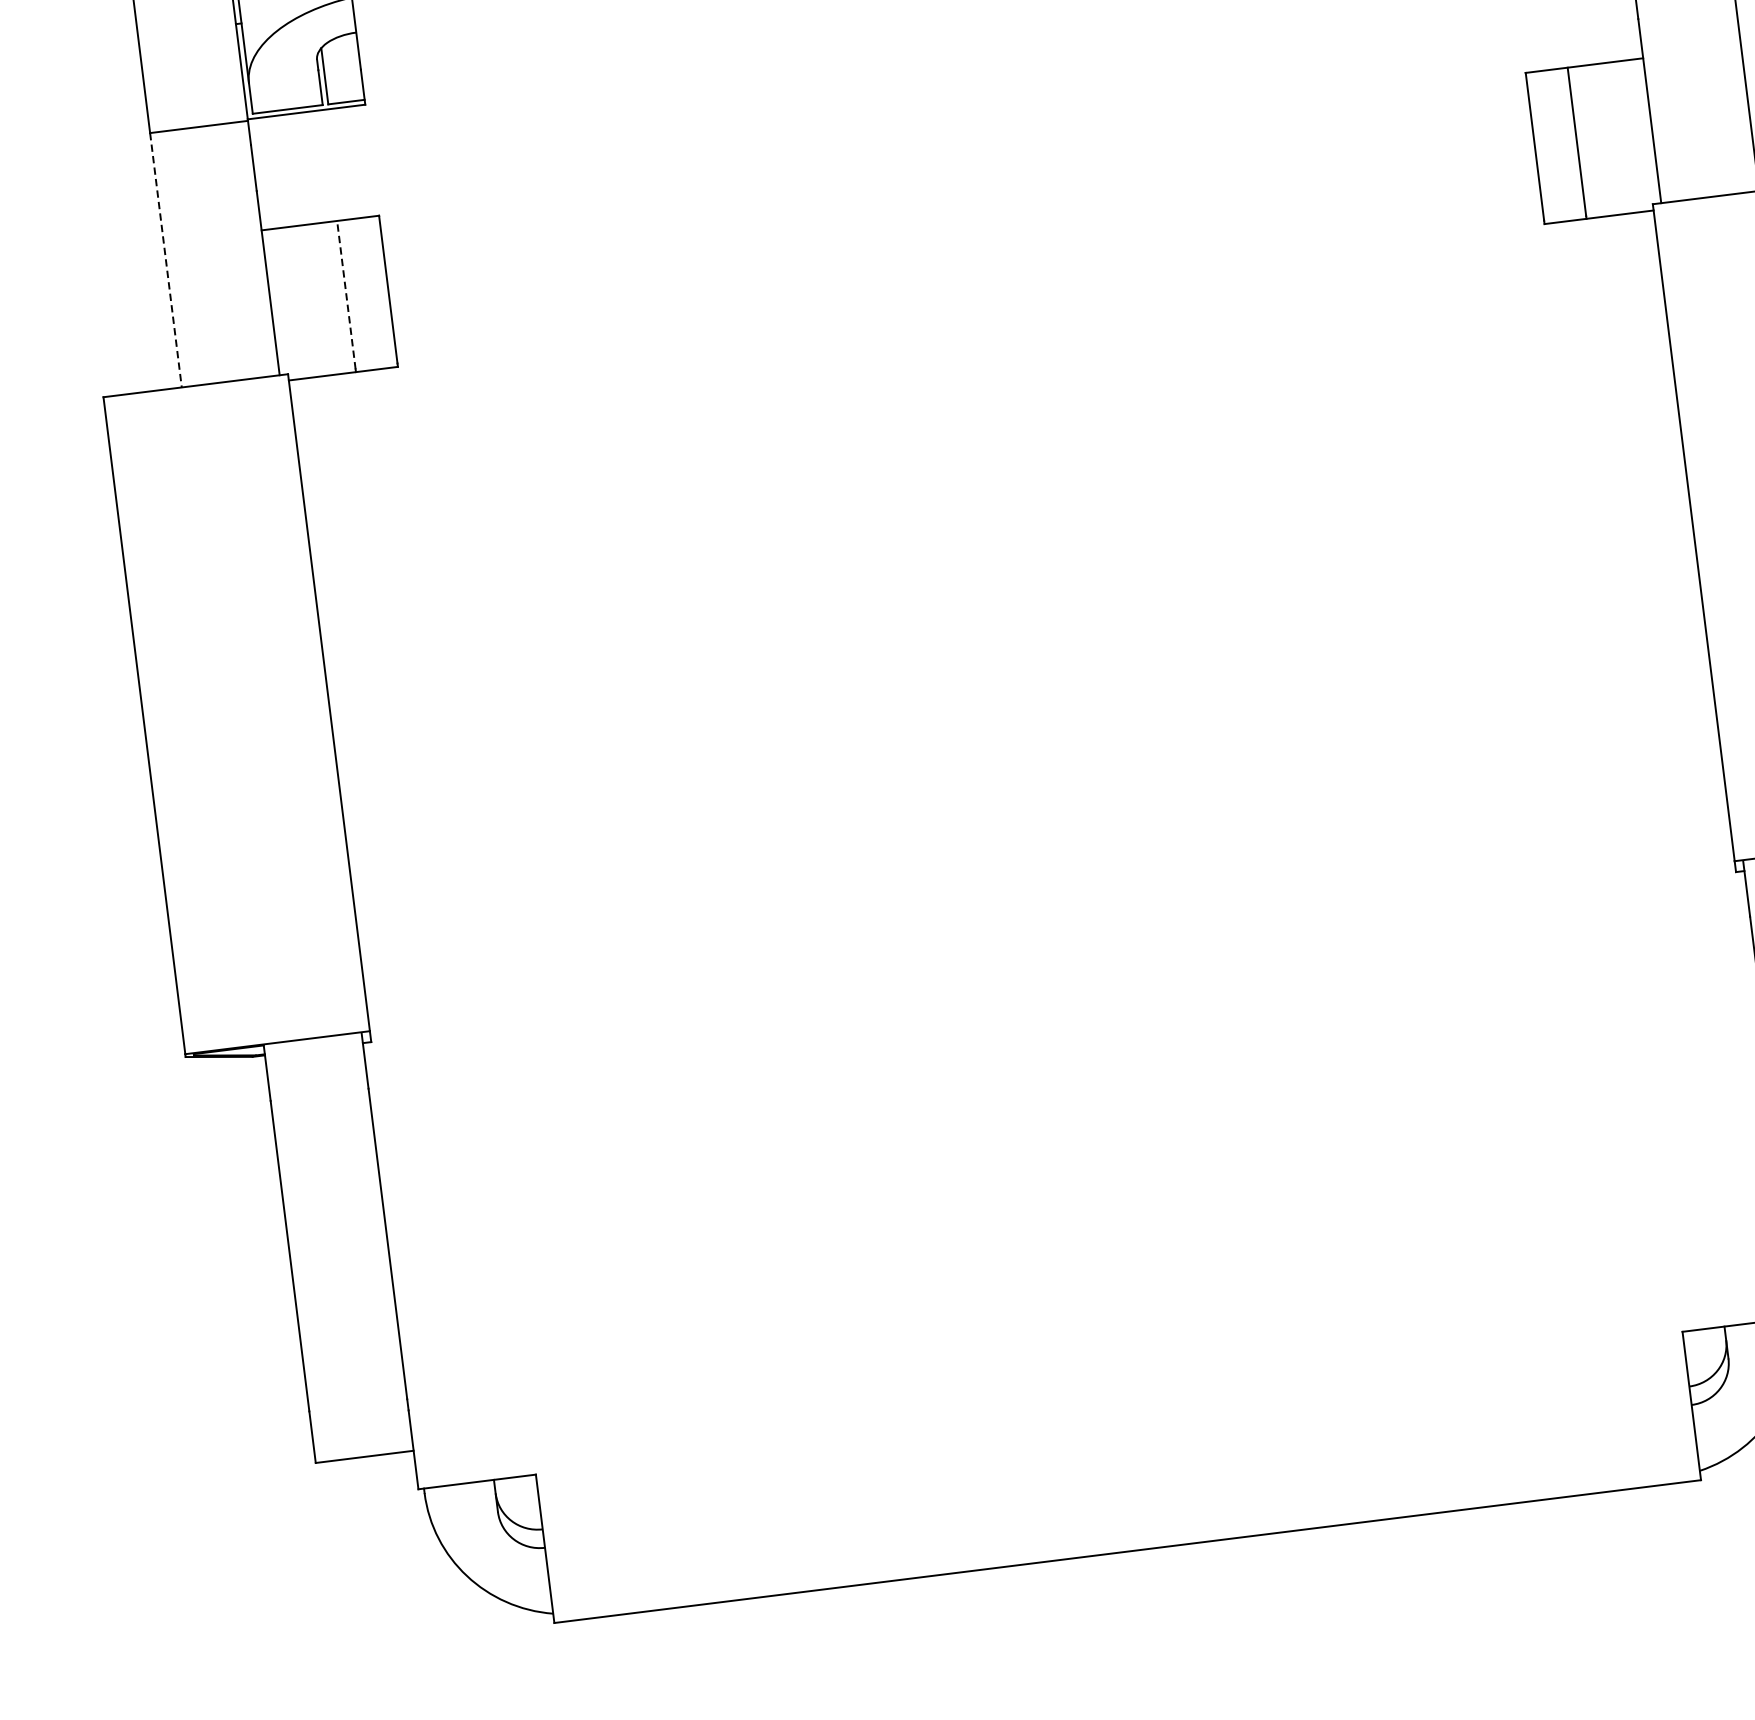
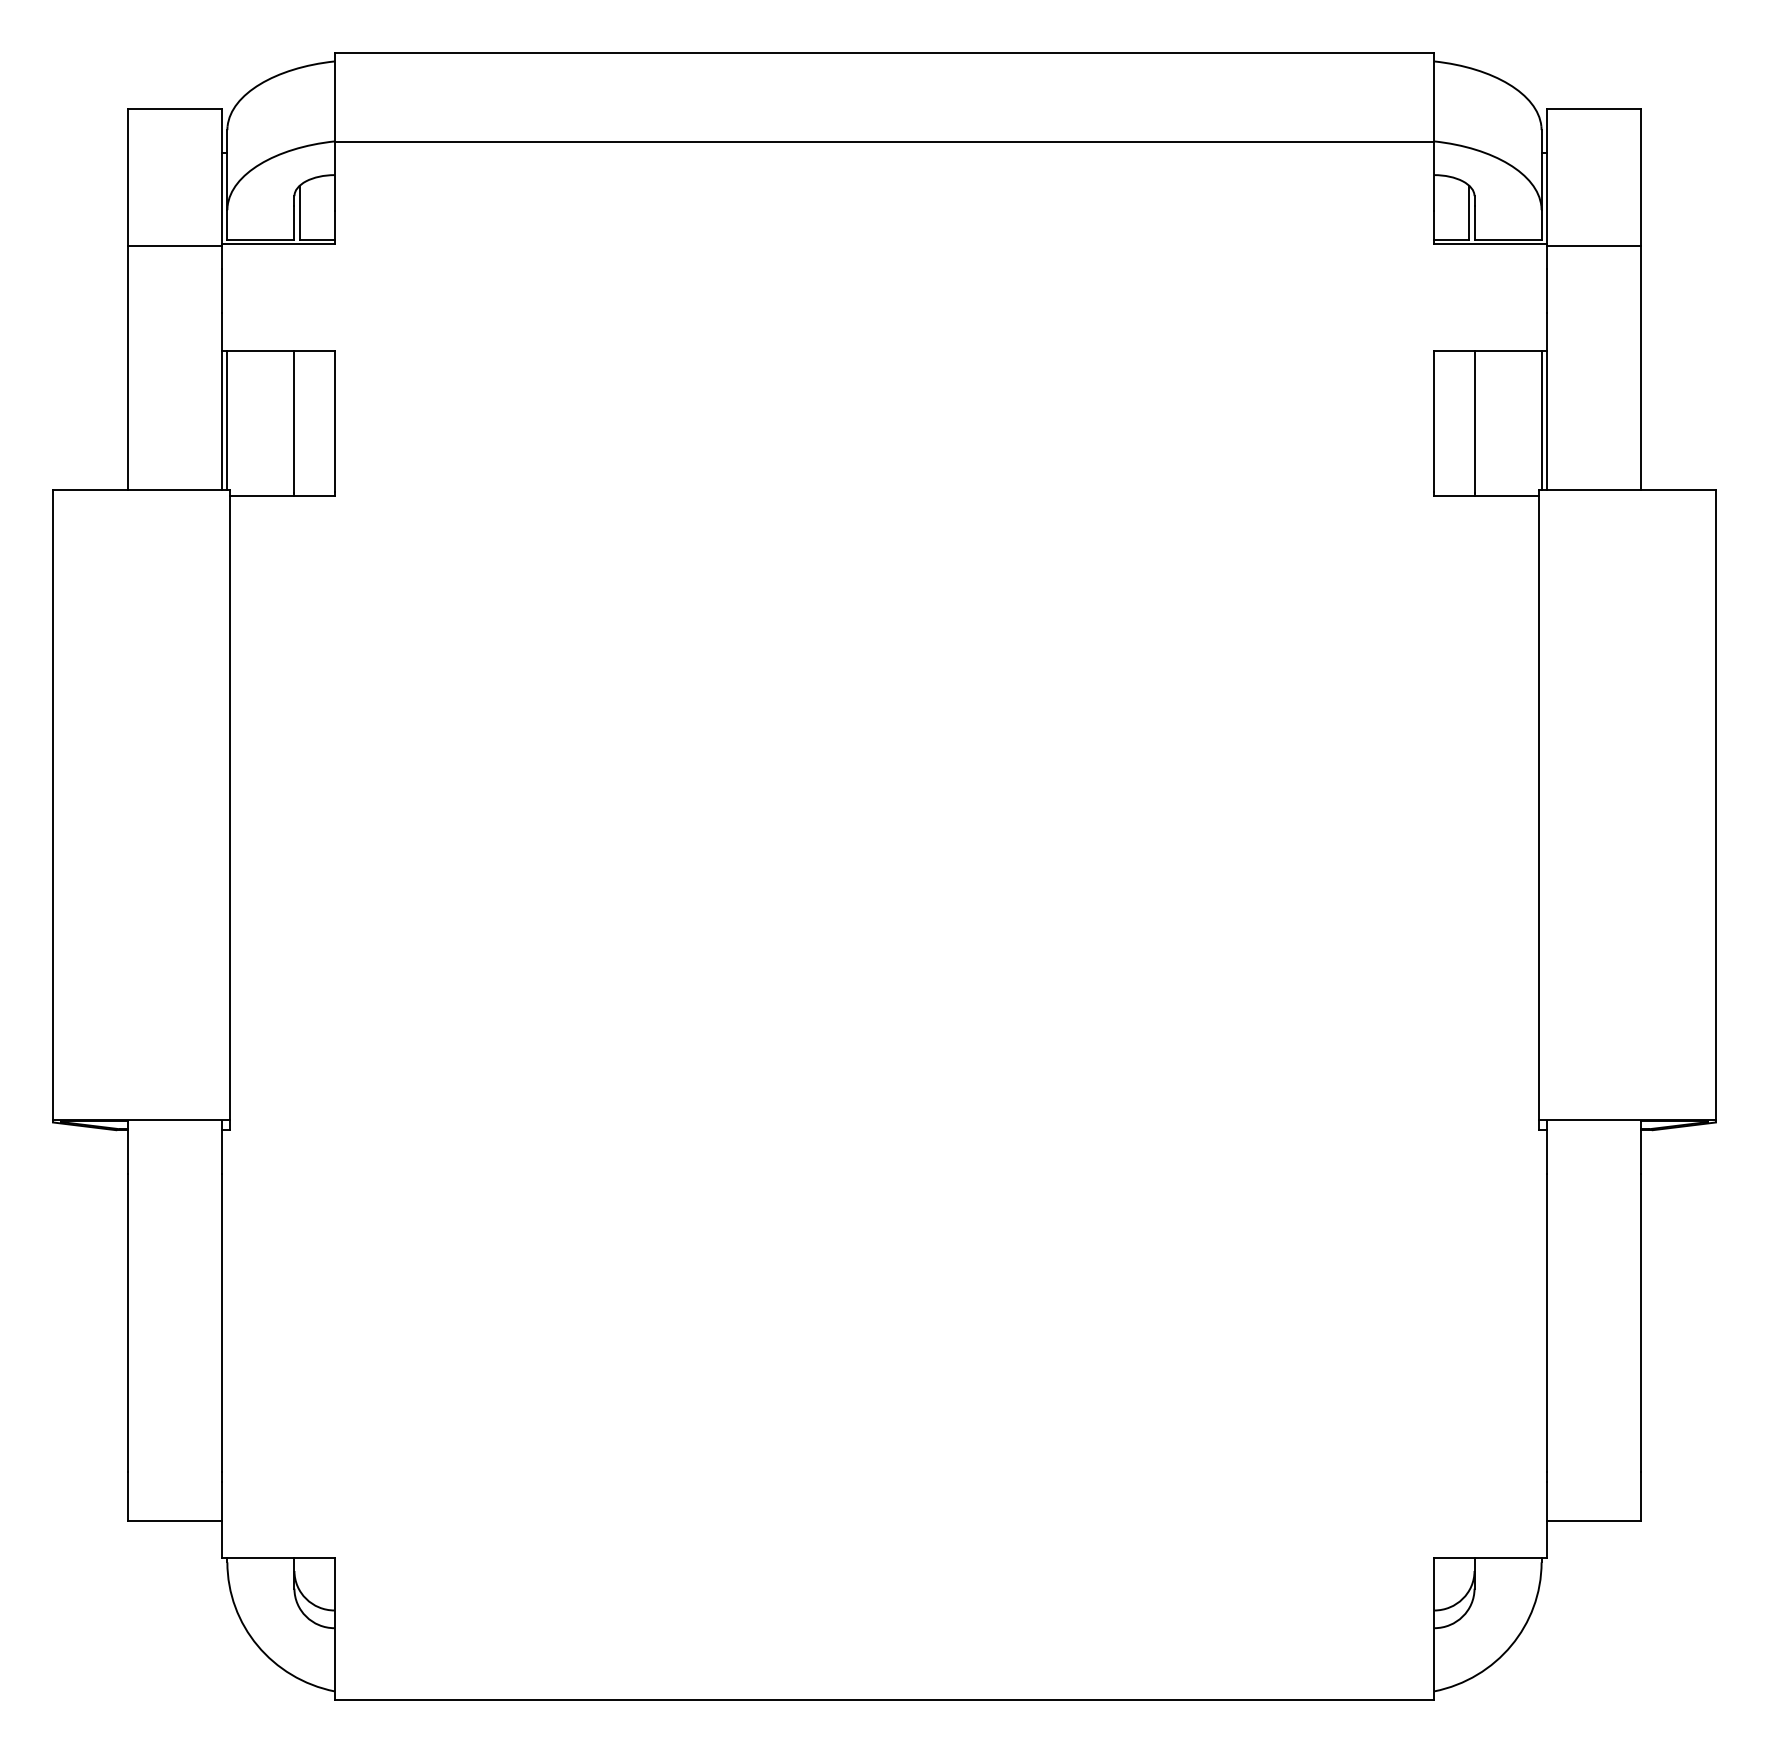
line: (1646, 130) -> (1541, 419), added
line: (166, 259) -> (128, 367), dashed -> solid
line: (346, 294) -> (294, 421), dashed -> solid
line: (276, 301) -> (227, 419), added

